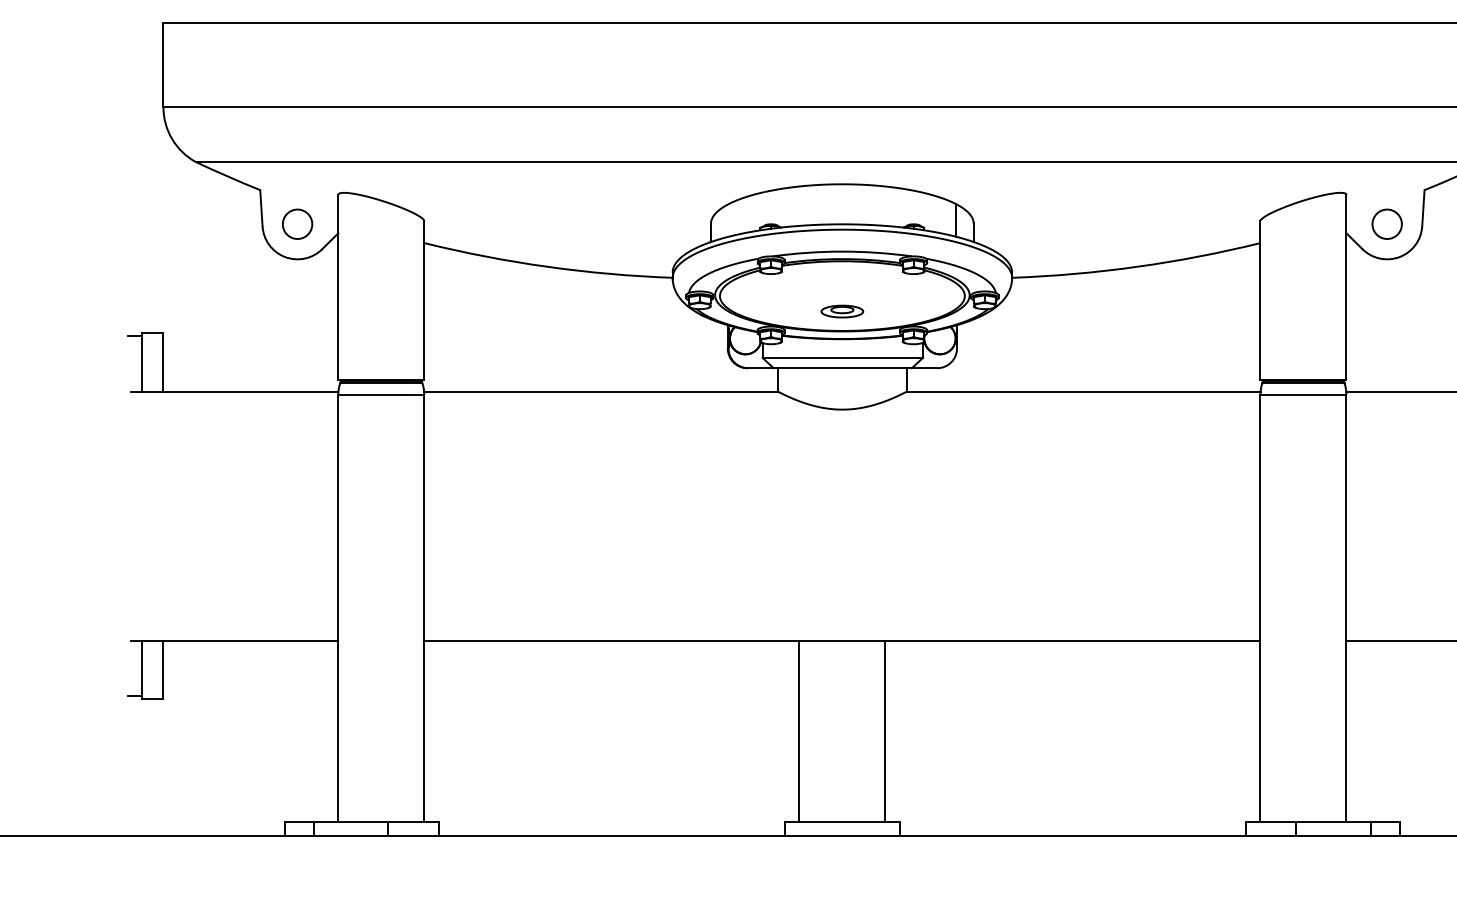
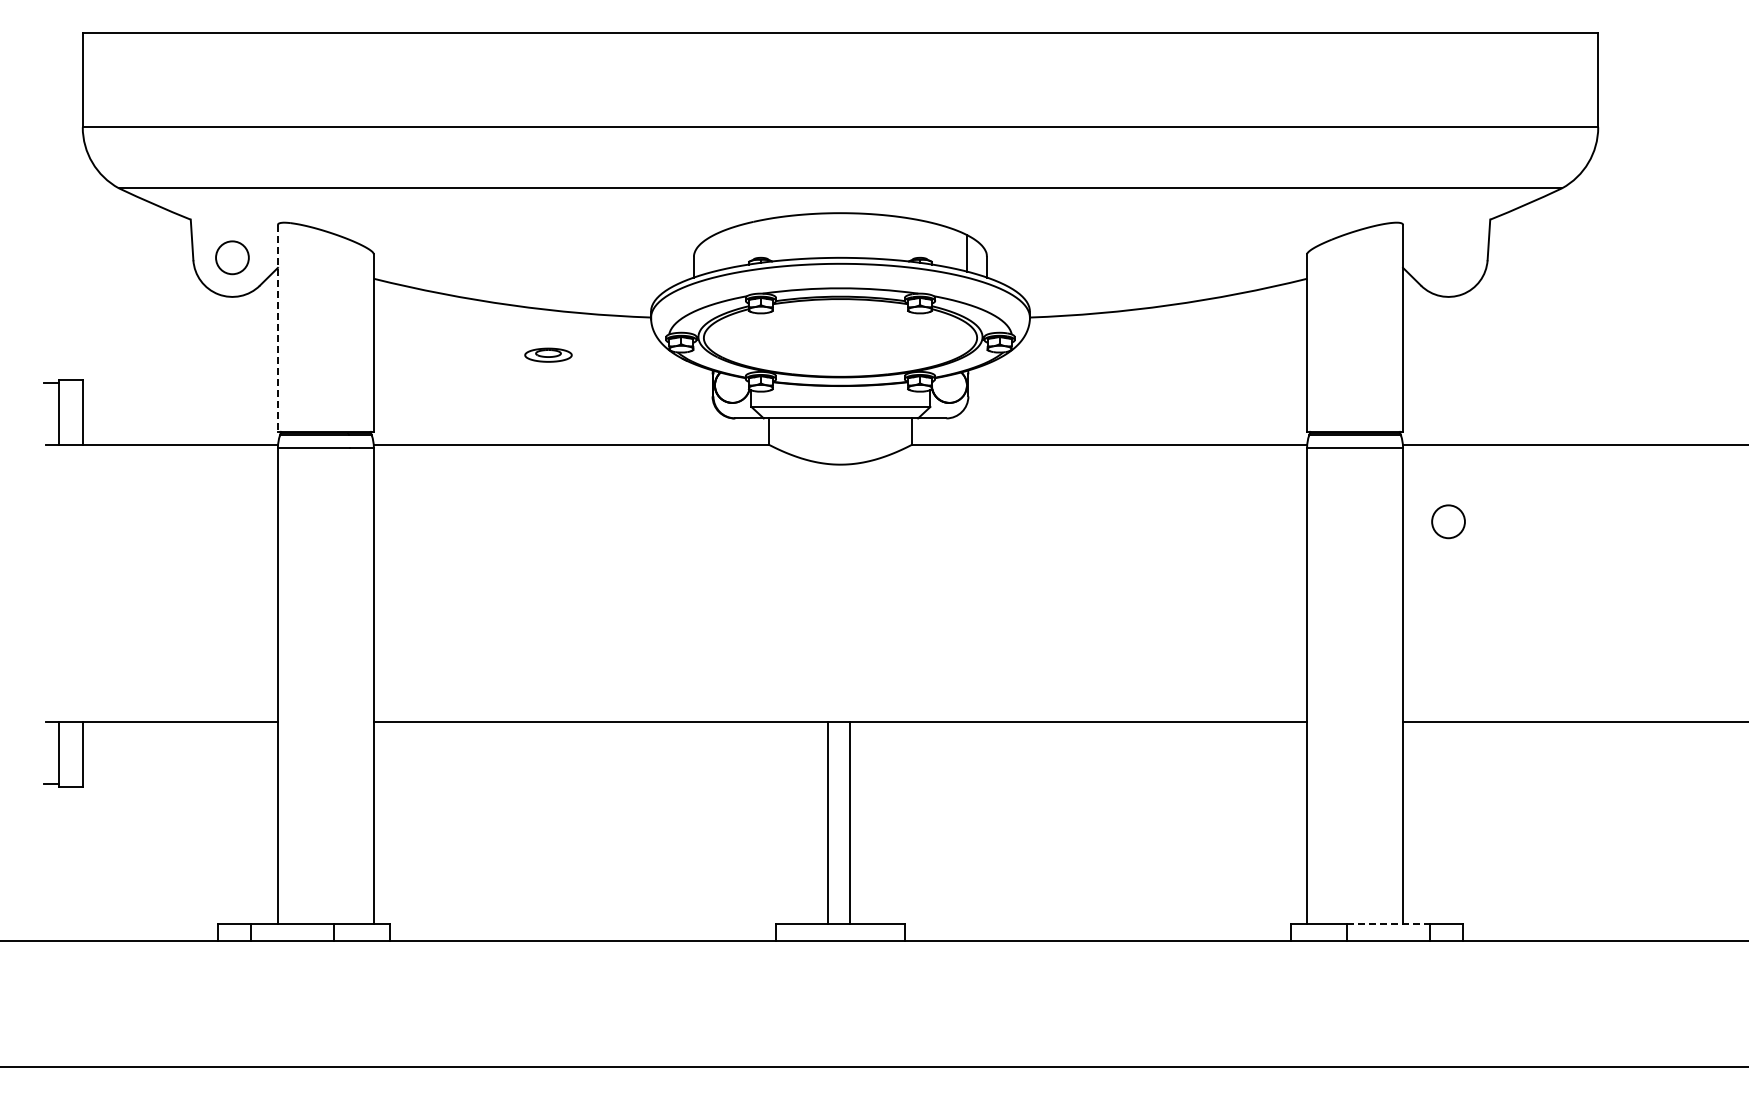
circle: (1387, 224) -> (1448, 521), moved
line: (337, 288) -> (277, 329), solid -> dashed
part: (842, 310) -> (548, 354), moved
line: (799, 731) -> (827, 823), moved
line: (885, 731) -> (850, 823), moved
line: (1333, 821) -> (1388, 924), solid -> dashed

